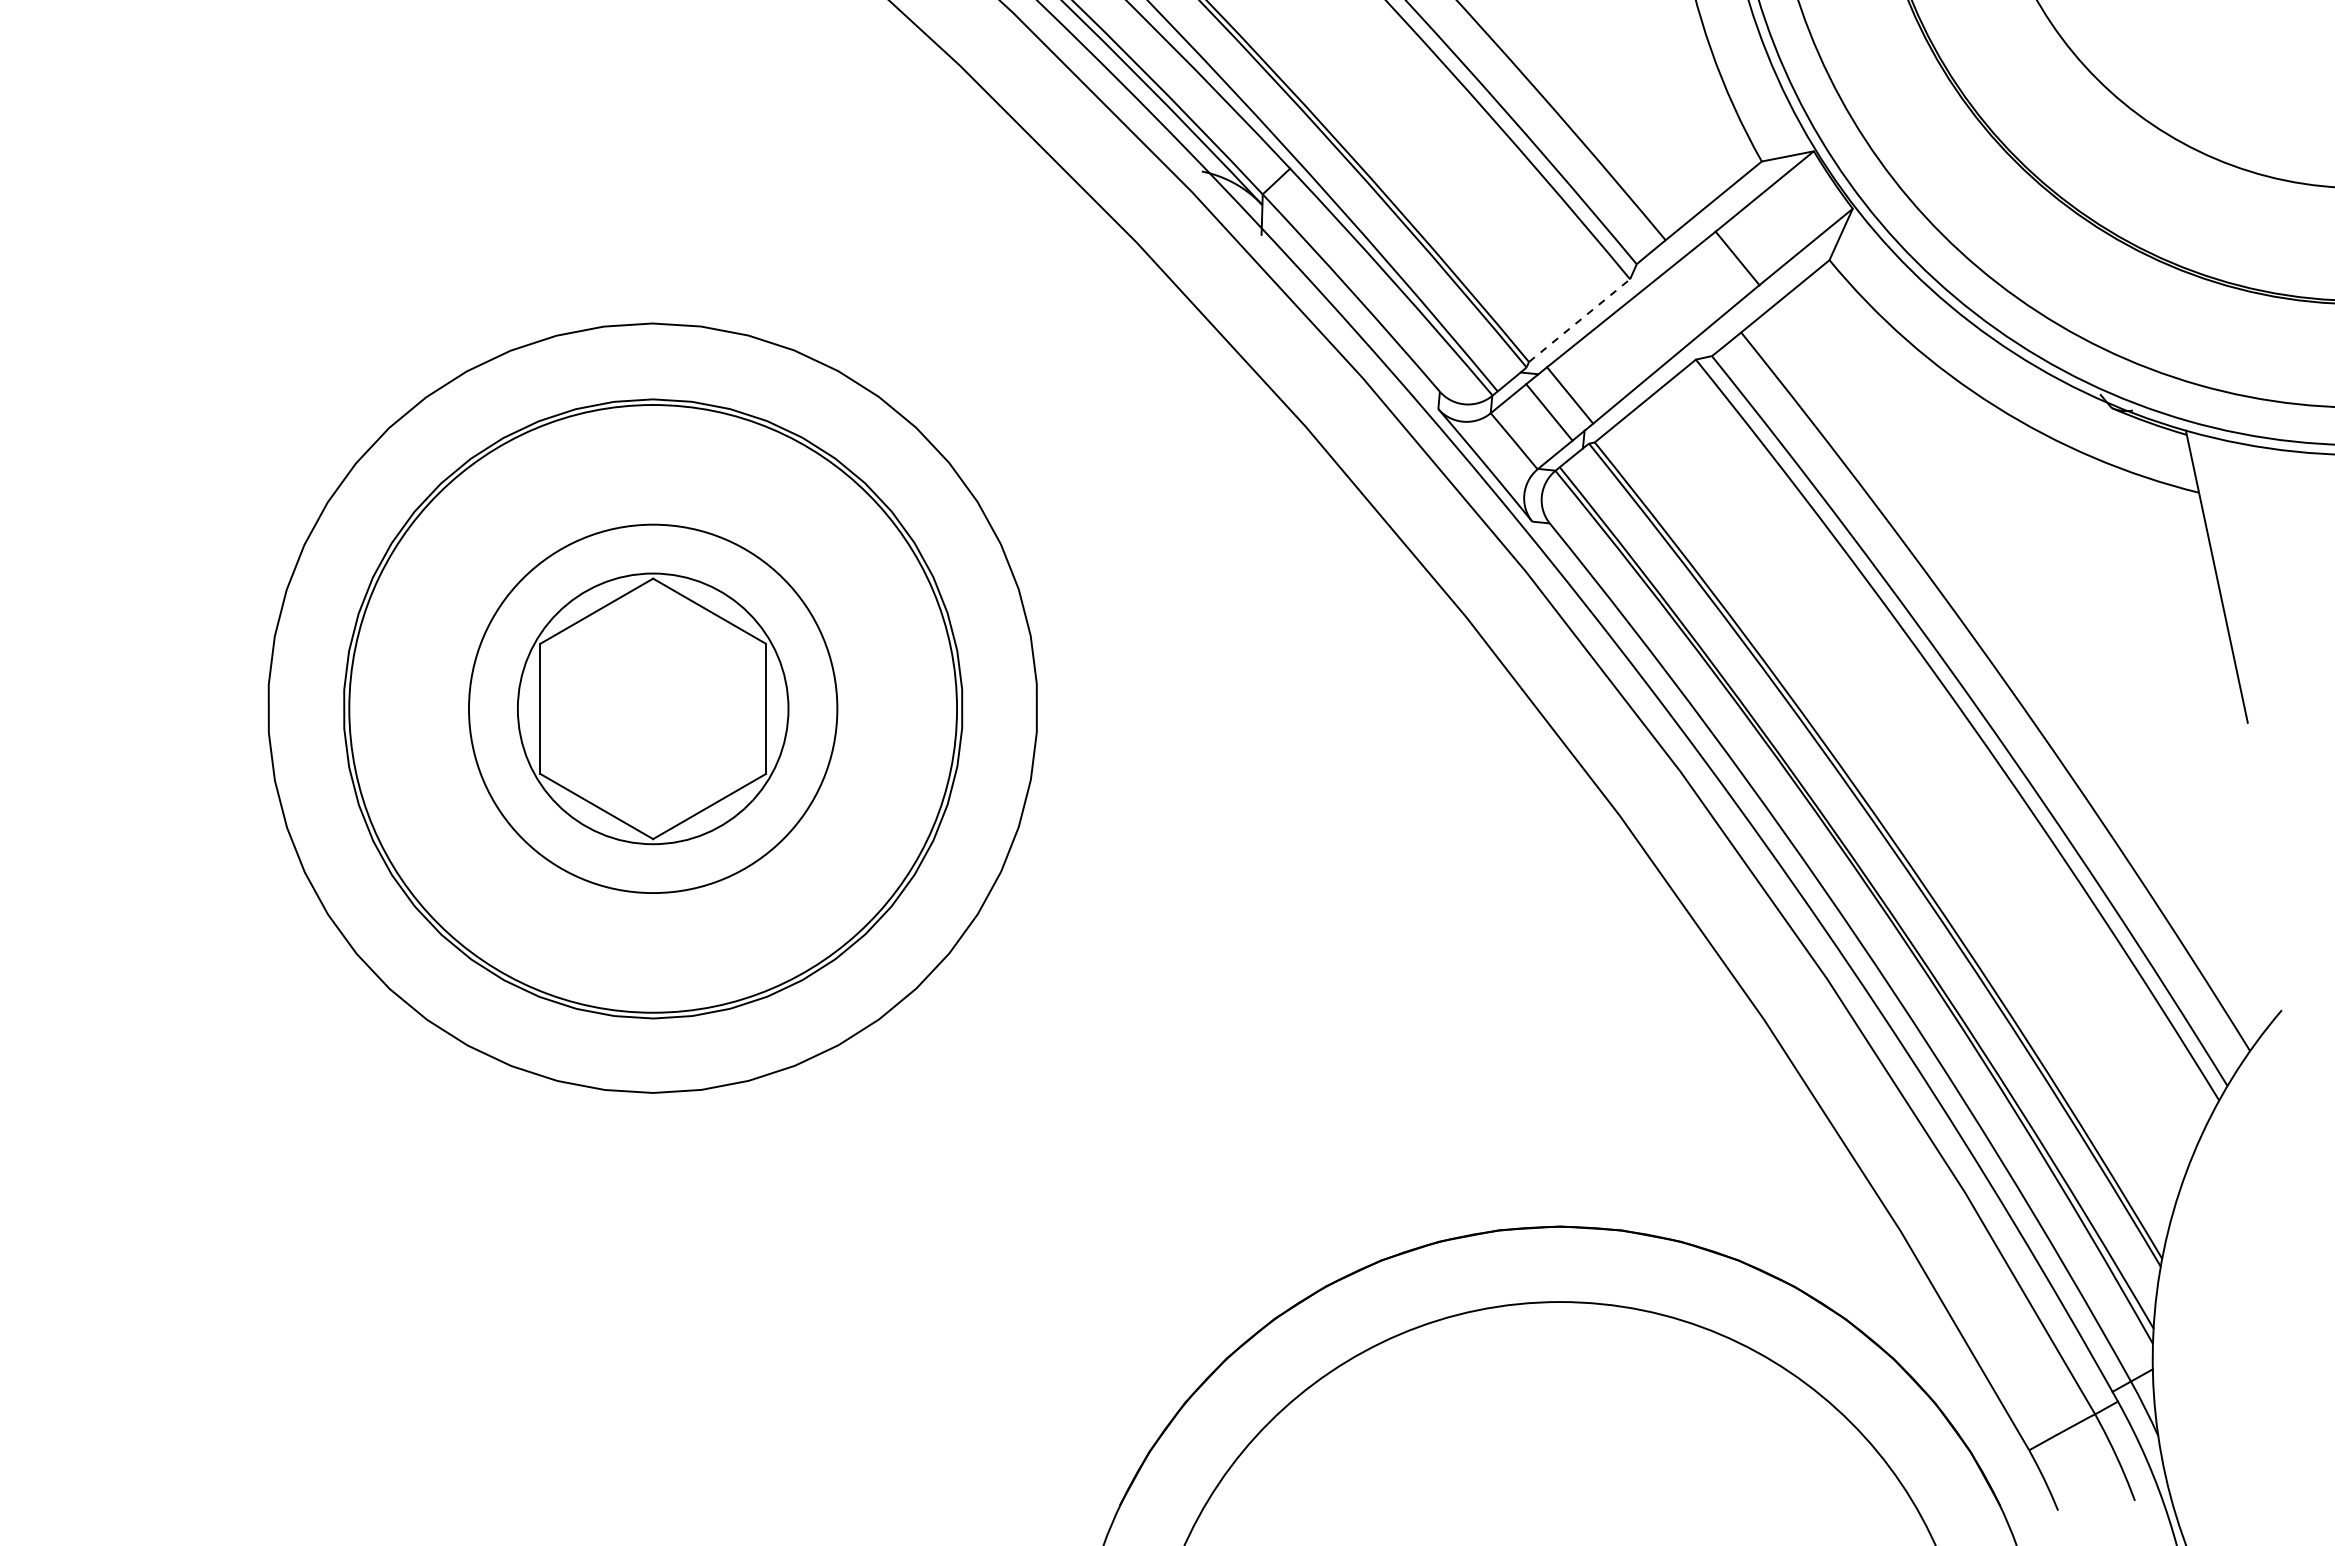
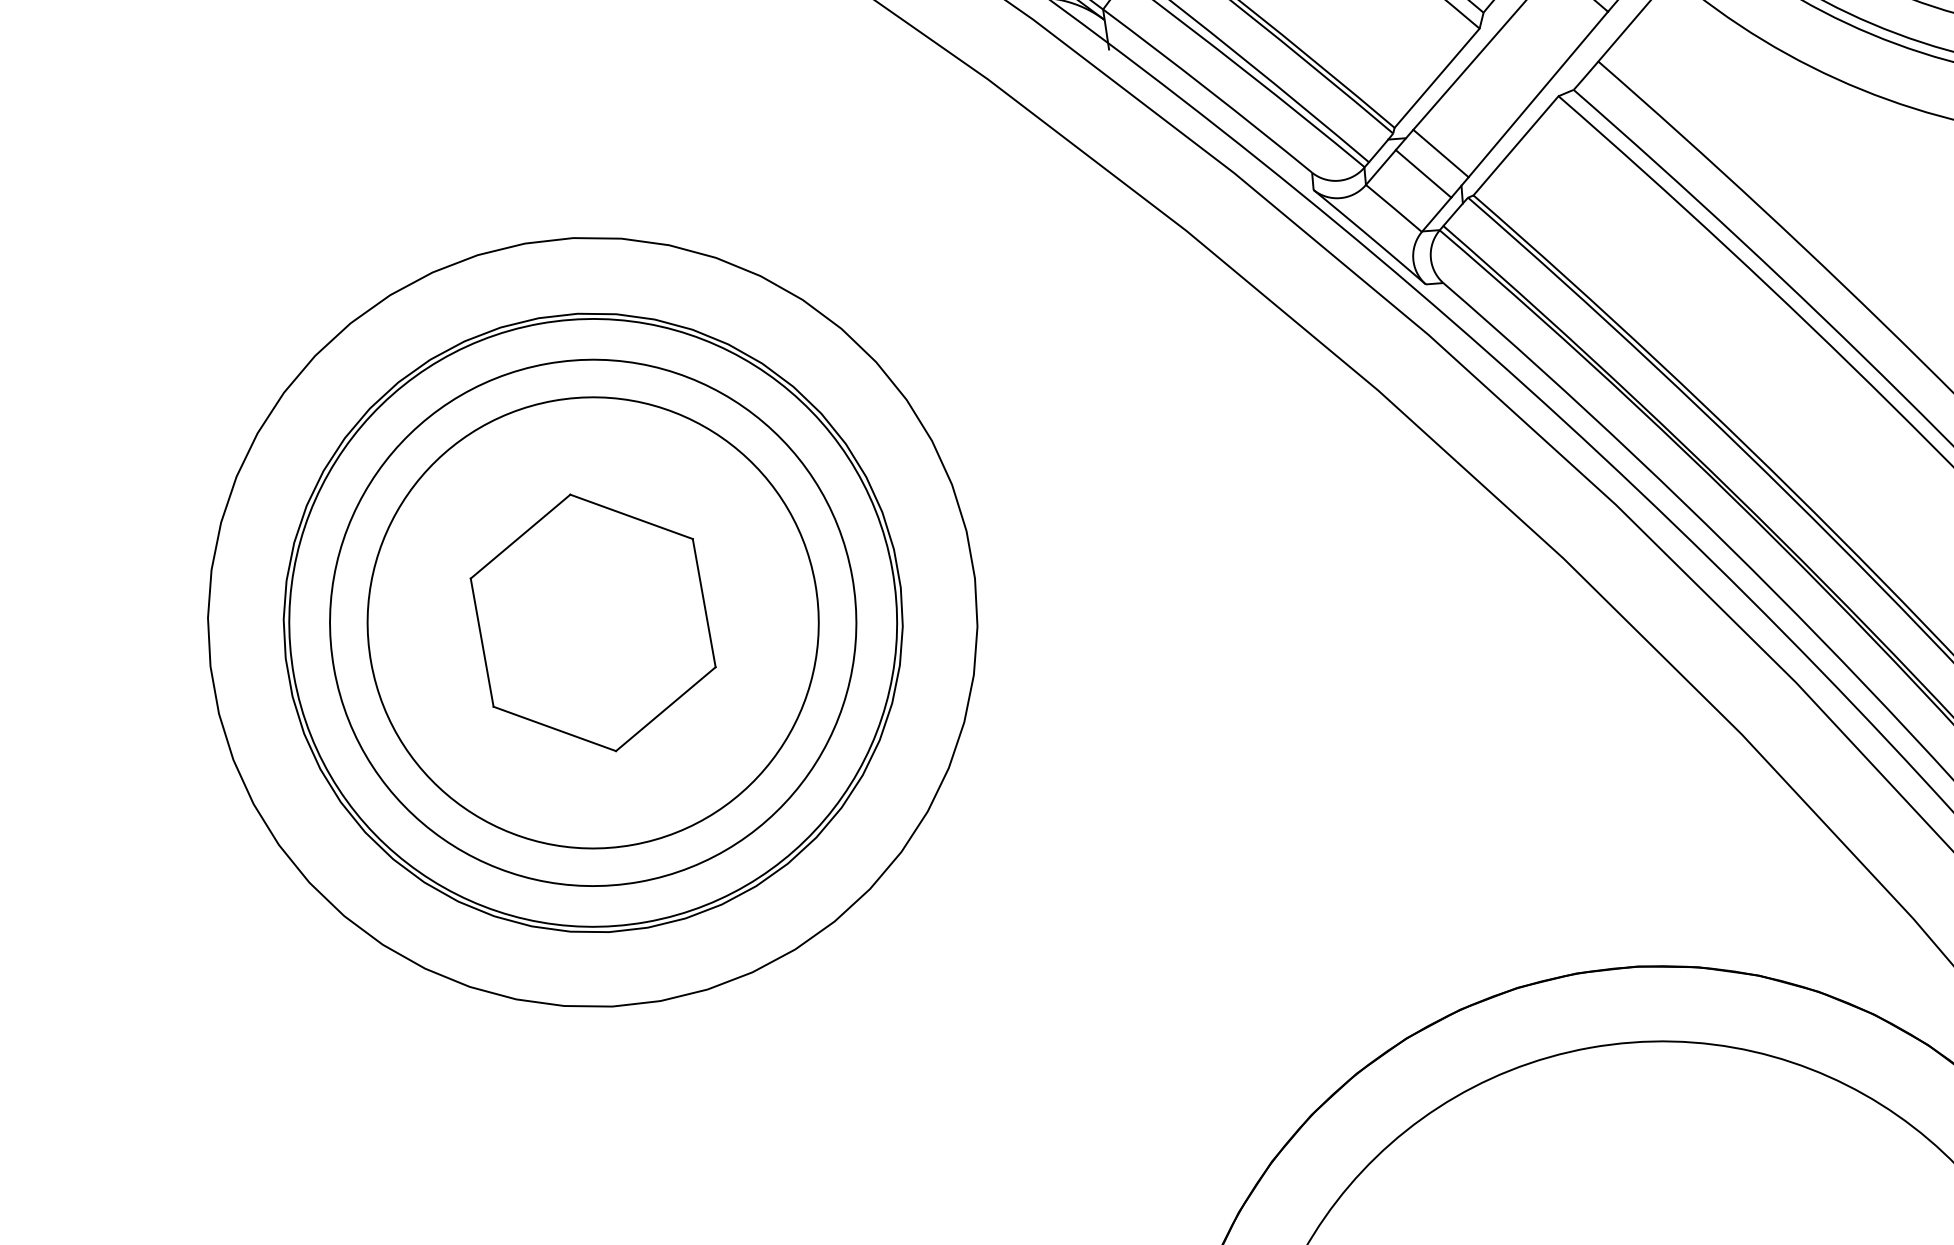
line: (1579, 320) -> (1437, 78), dashed -> solid
circle: (652, 708) -> (592, 622), size x1.67
circle: (653, 708) -> (593, 622), size x1.43

